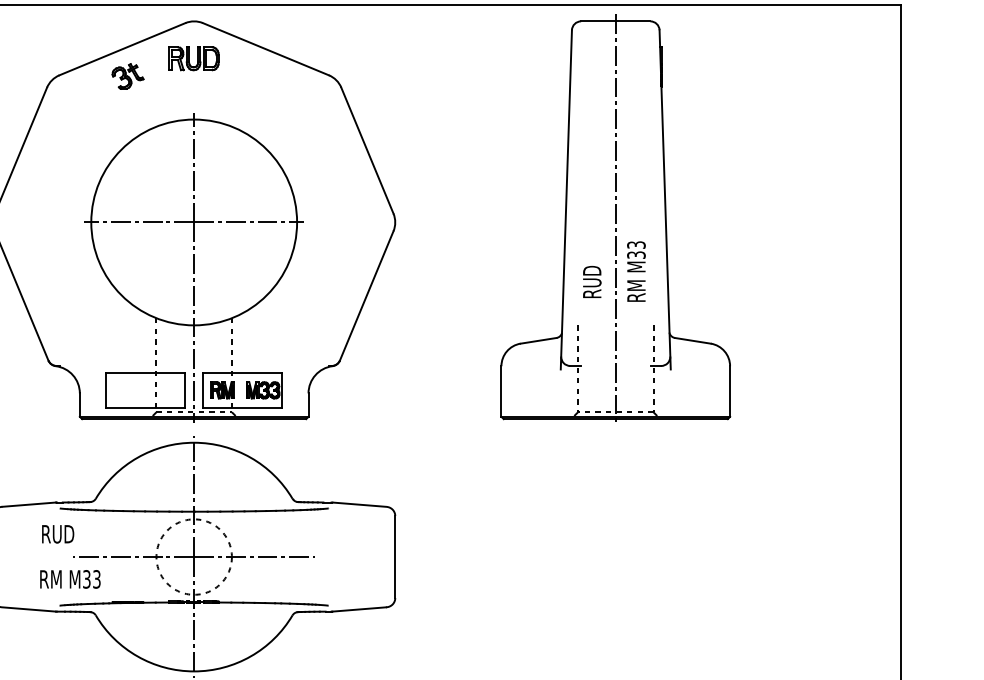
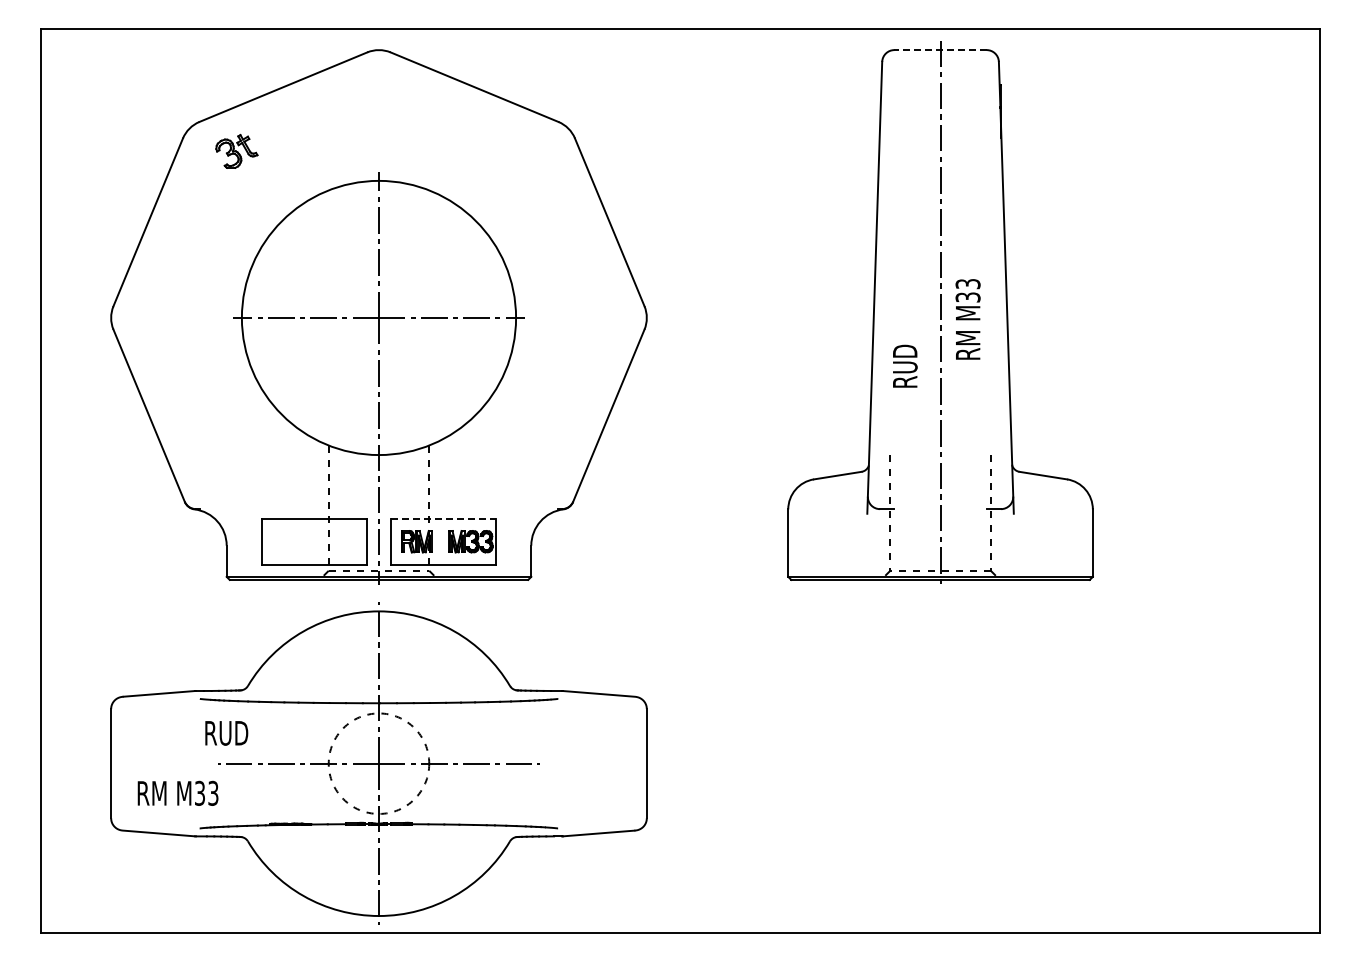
line: (615, 21) -> (940, 50), solid -> dashed
part: (193, 58) -> (378, 99), removed
part: (127, 76) -> (236, 151), moved
text: (635, 271) -> (967, 319), moved
text: (592, 281) -> (905, 365), moved
line: (242, 373) -> (443, 519), solid -> dashed
text: (57, 534) -> (226, 733), moved
text: (69, 578) -> (177, 792), moved

